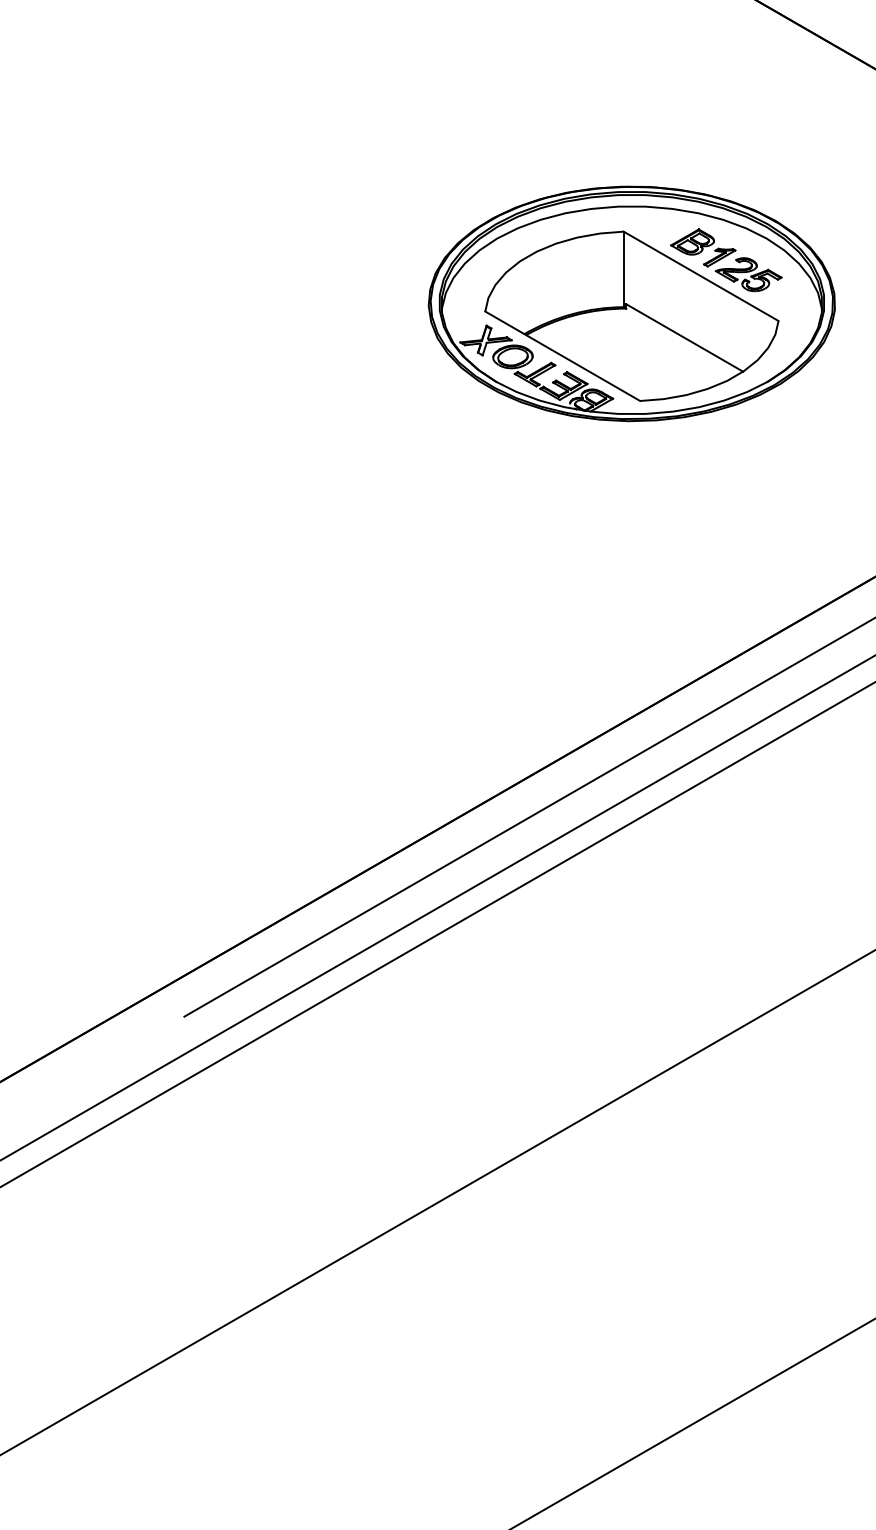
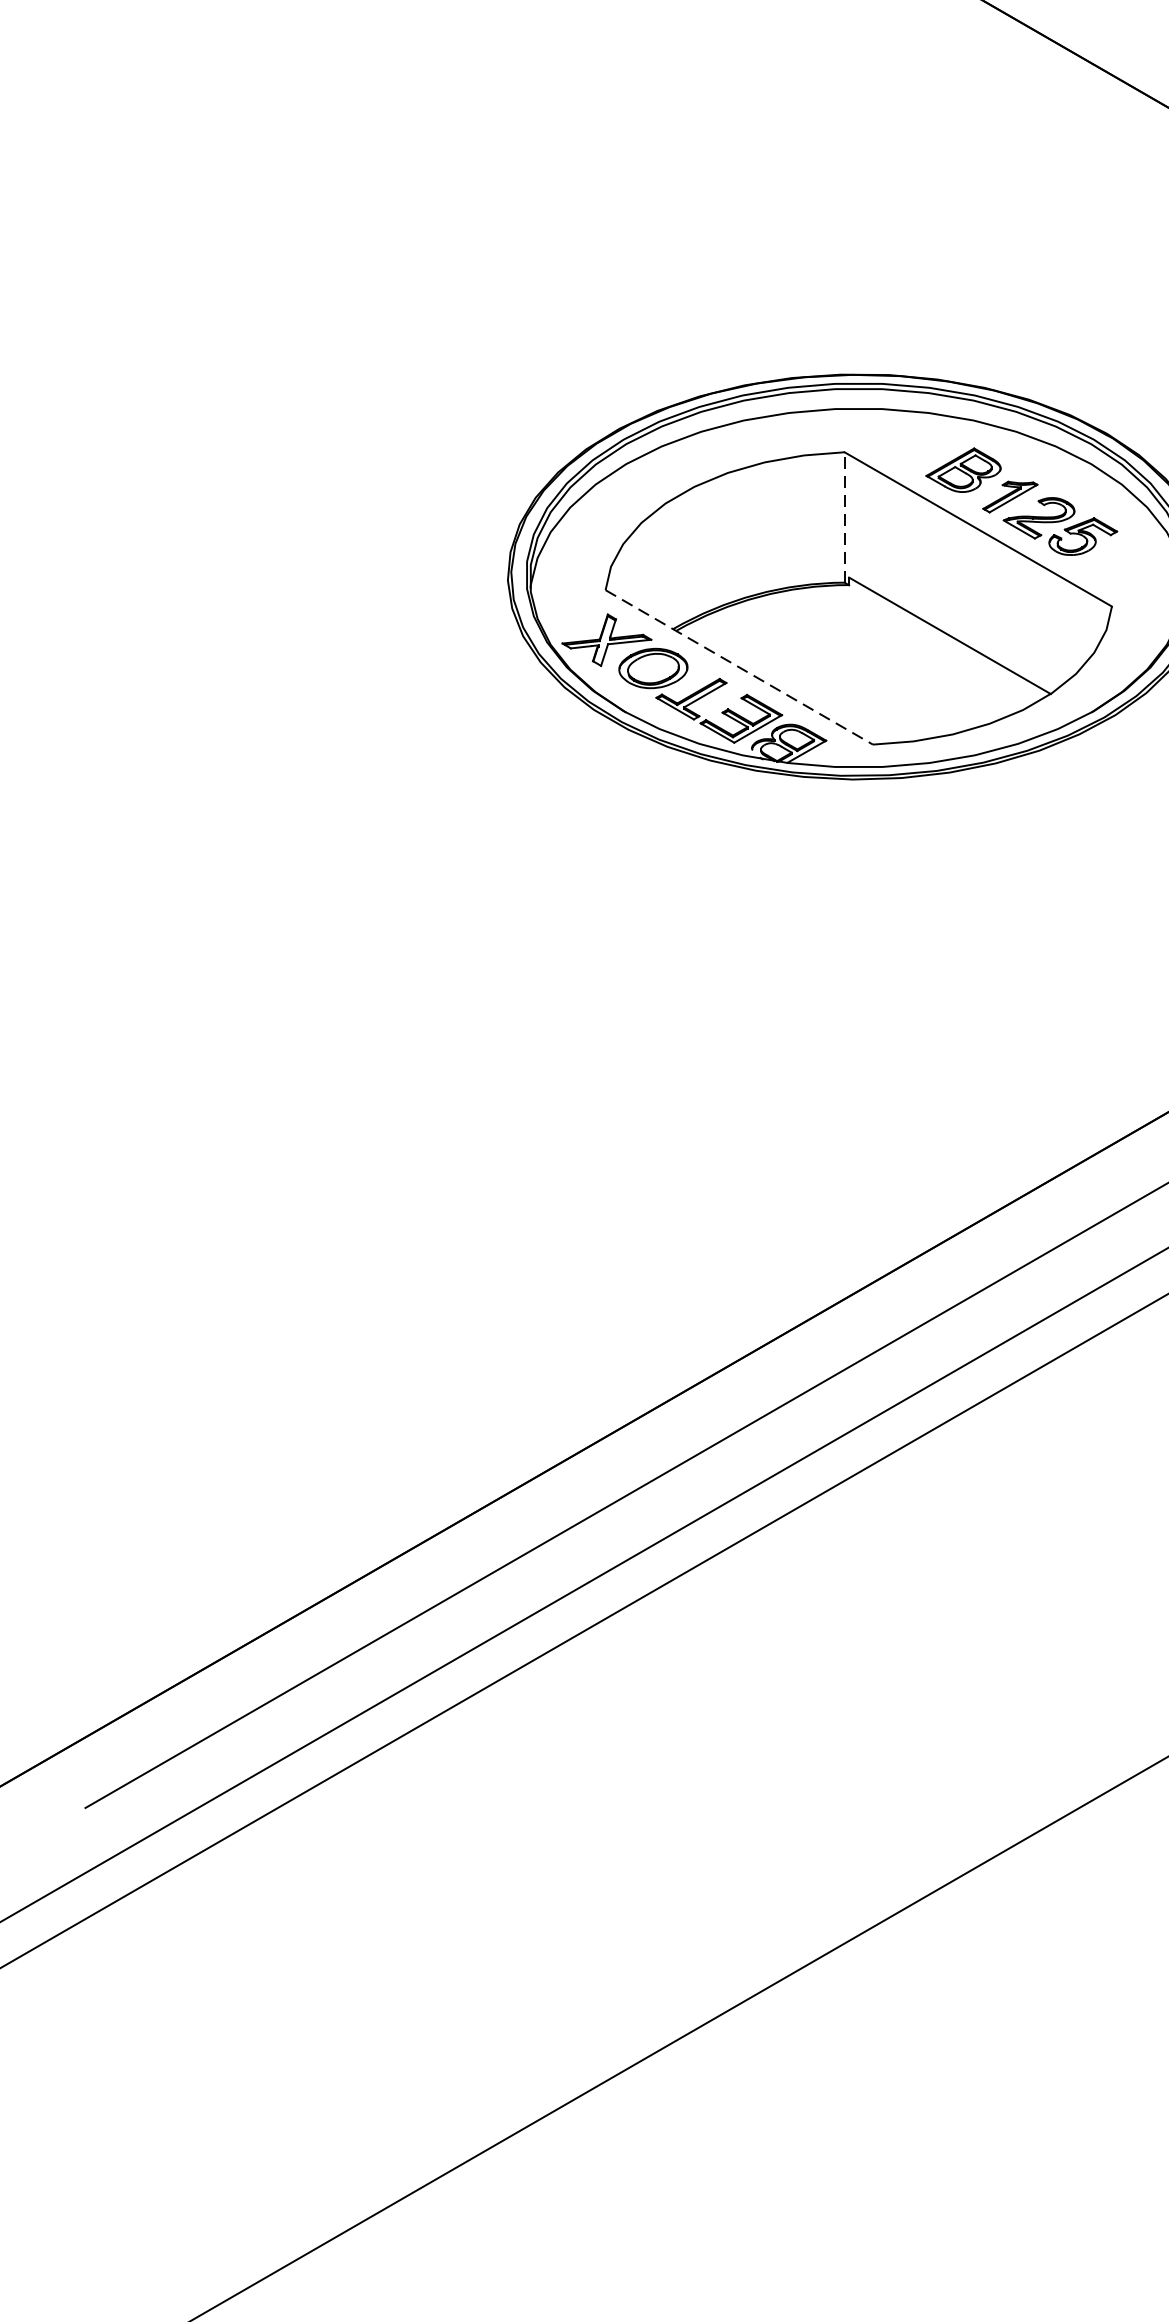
line: (623, 269) -> (844, 517), solid -> dashed
line: (563, 356) -> (740, 667), solid -> dashed

